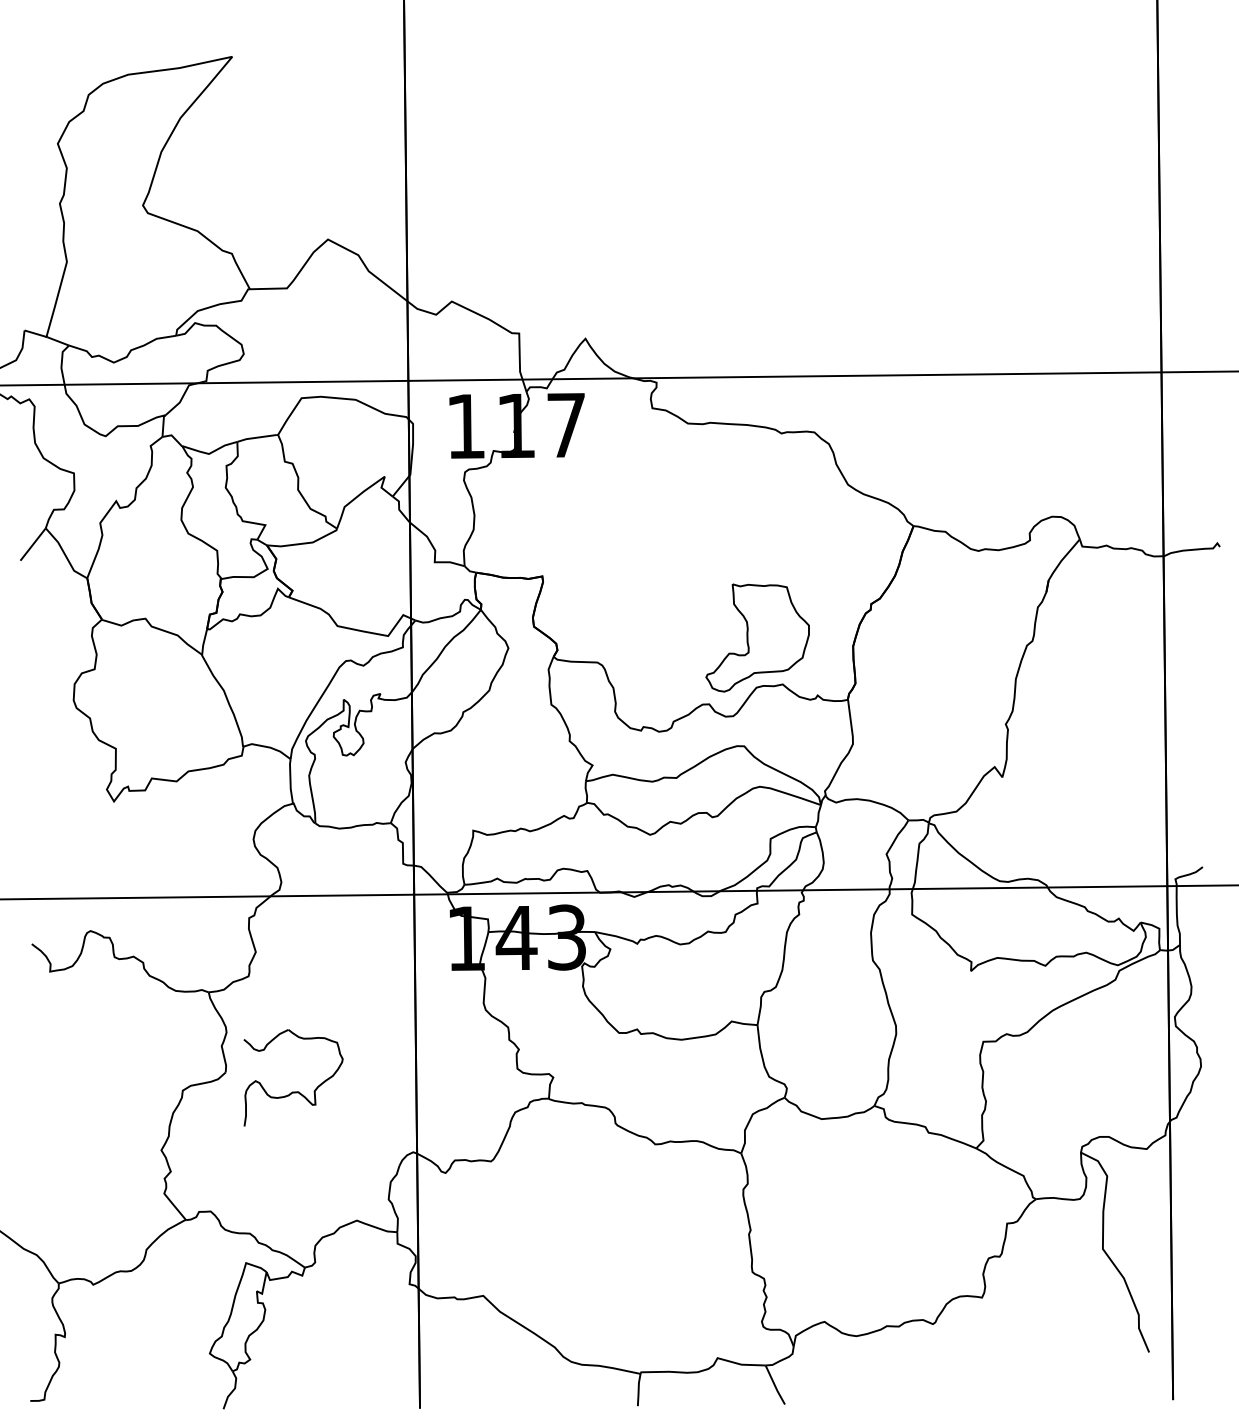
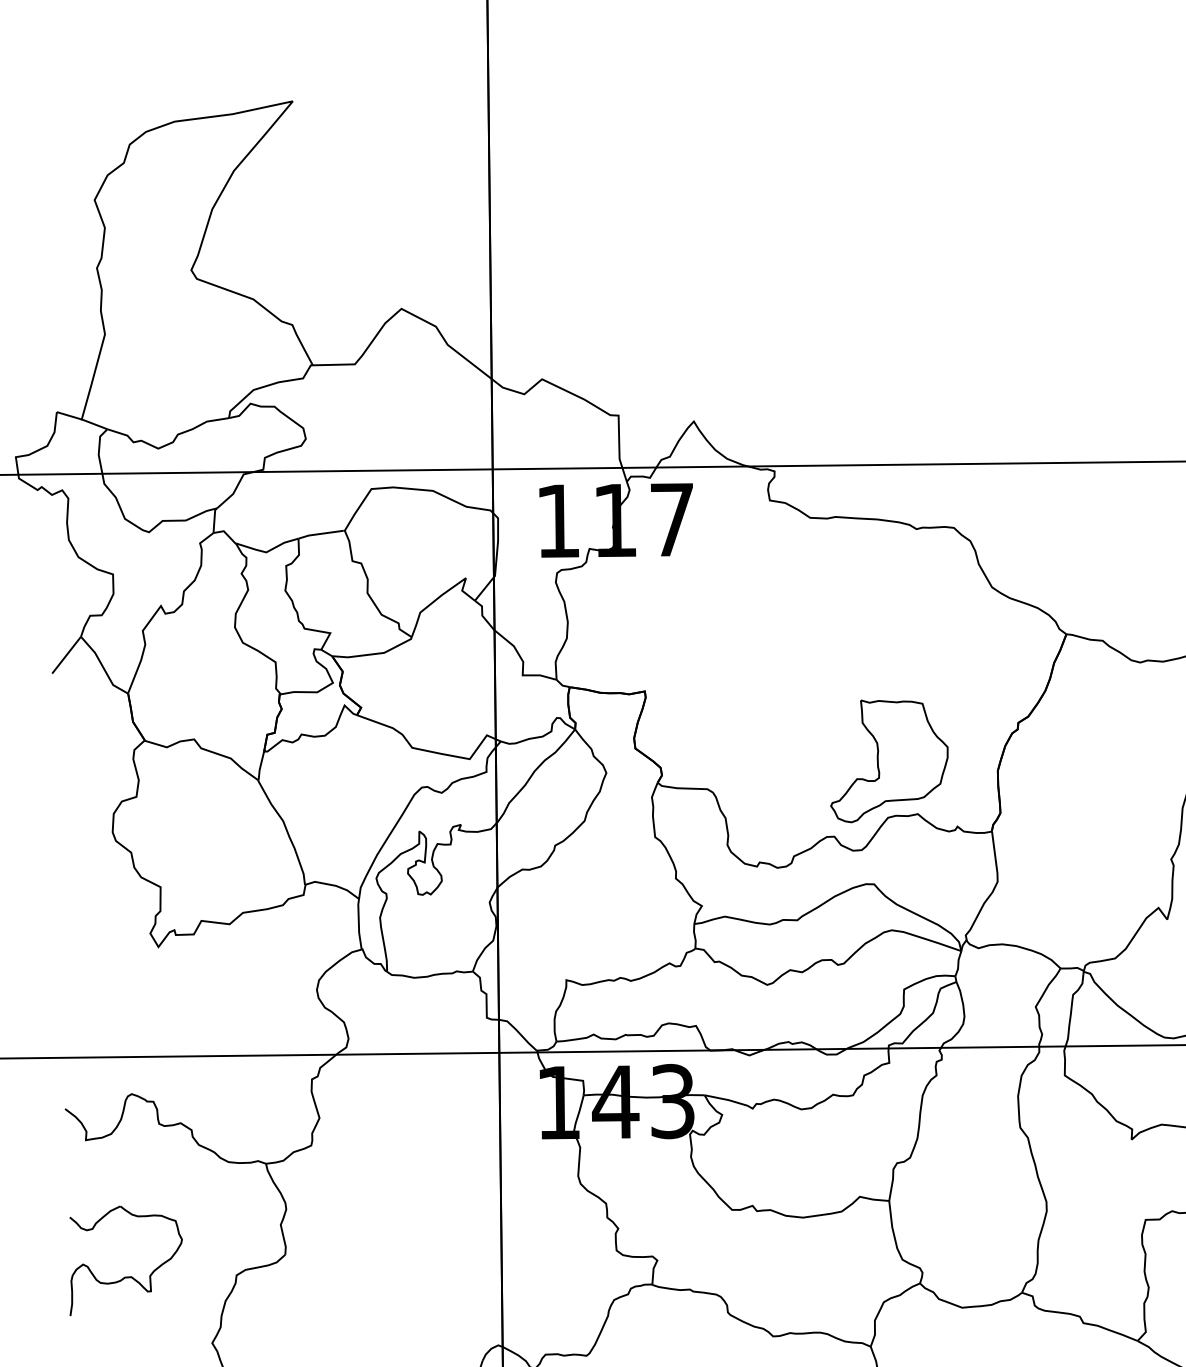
part: (293, 1091) -> (126, 1276), moved

